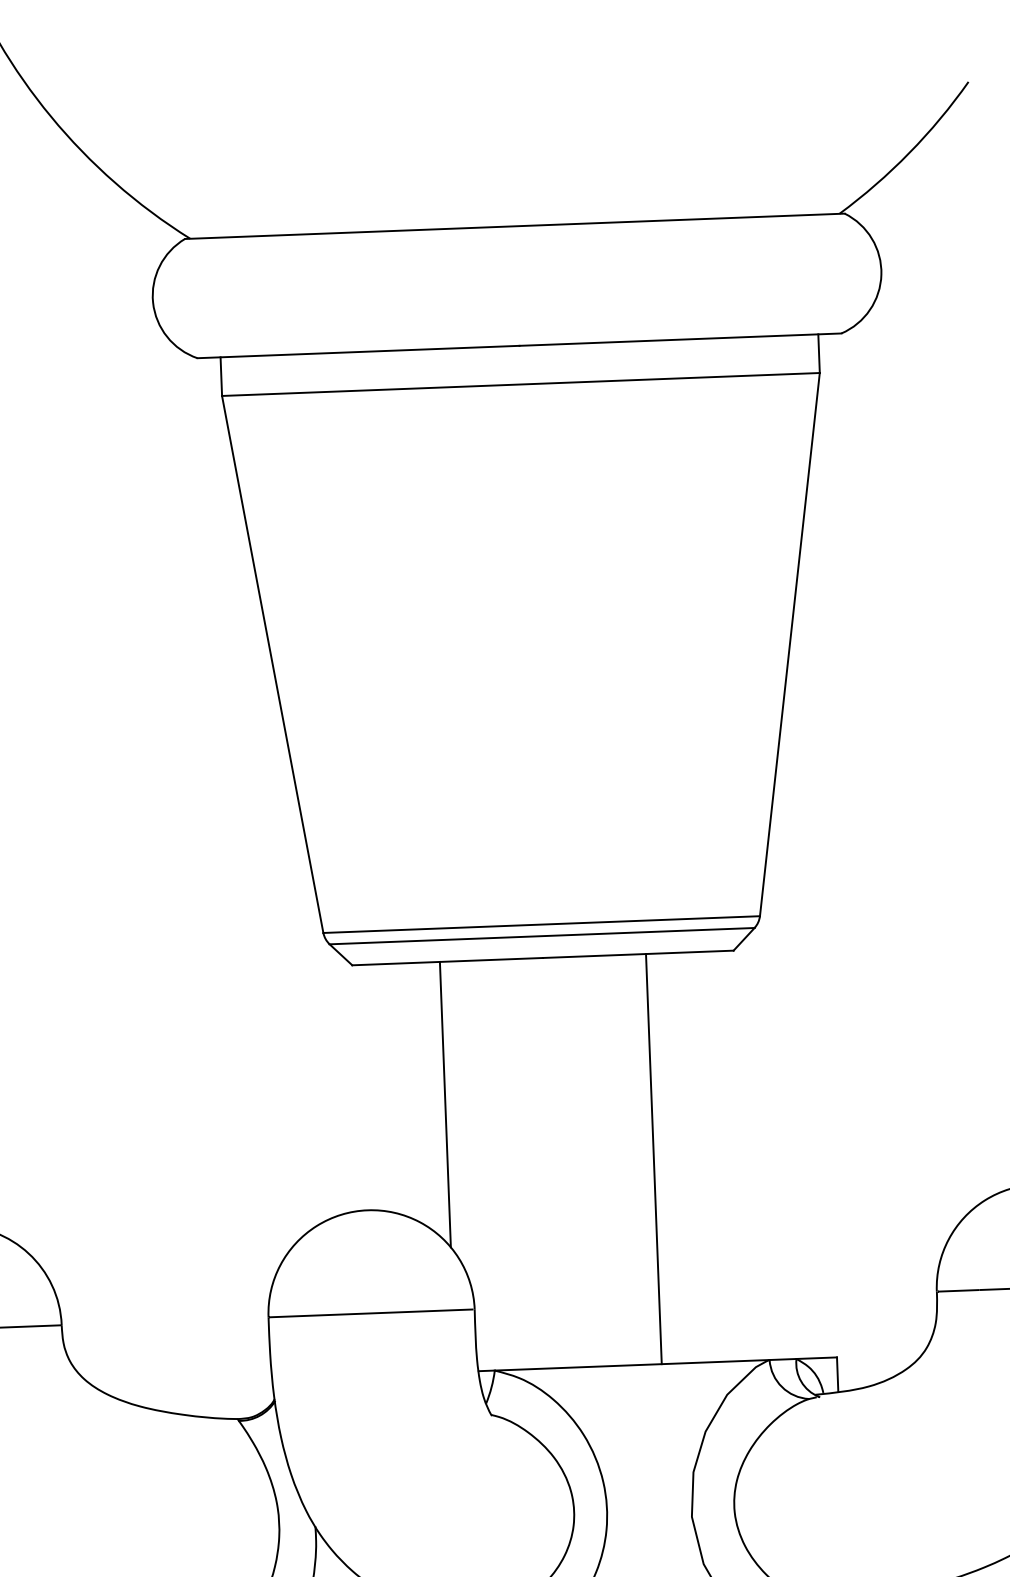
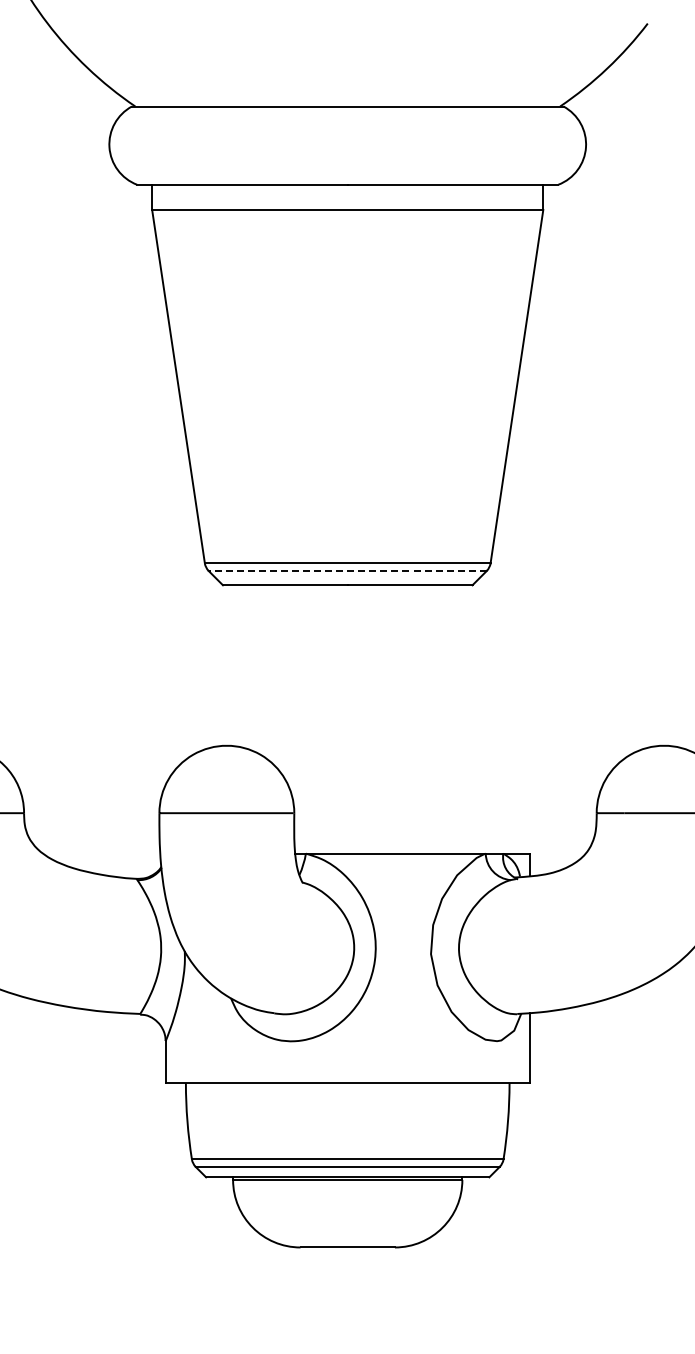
line: (541, 936) -> (347, 571), solid -> dashed
line: (445, 1104) -> (280, 678), removed
line: (654, 1159) -> (415, 719), removed

